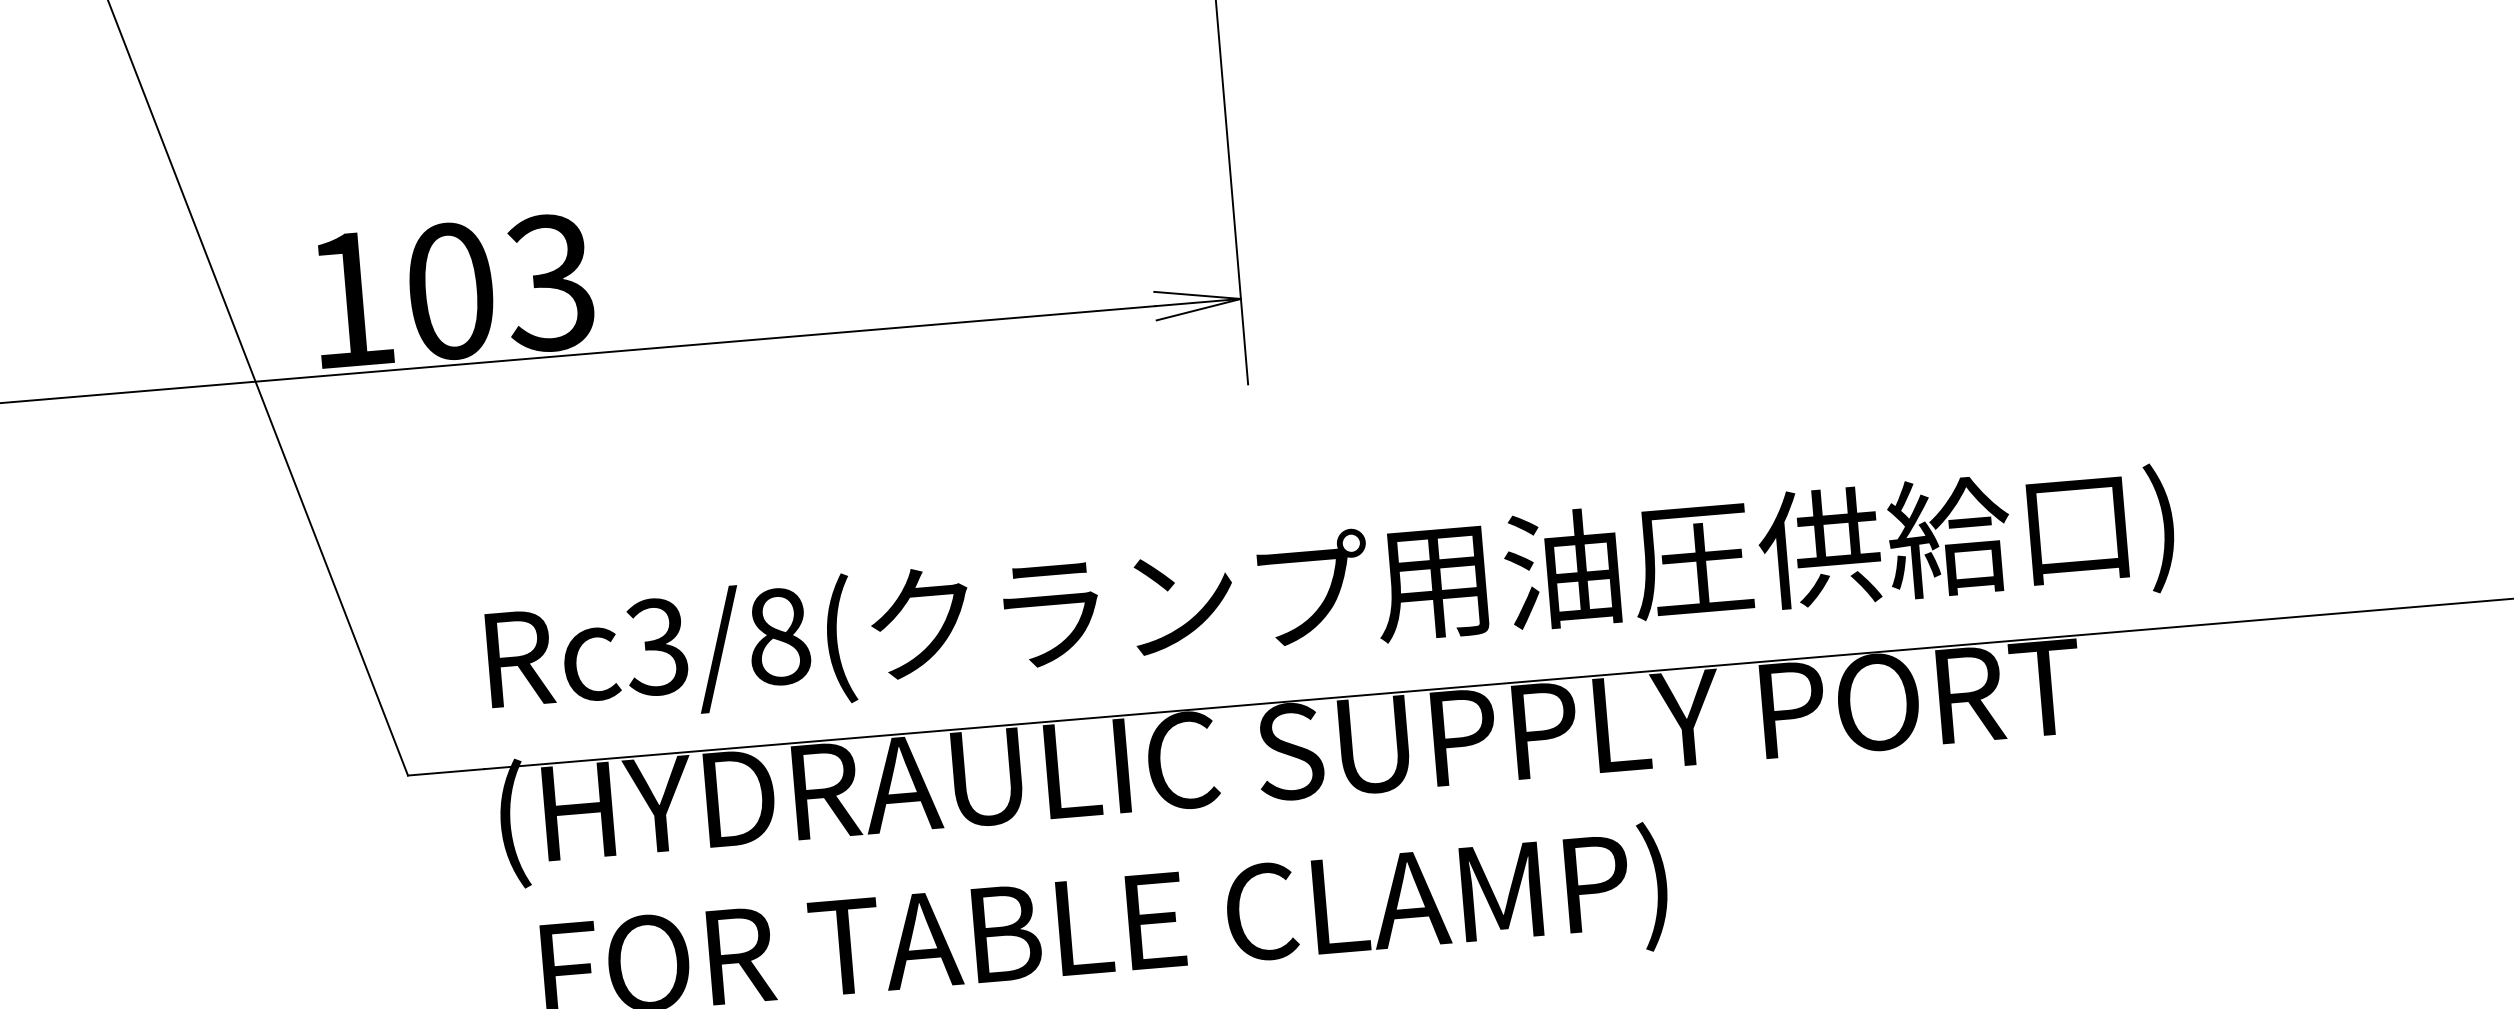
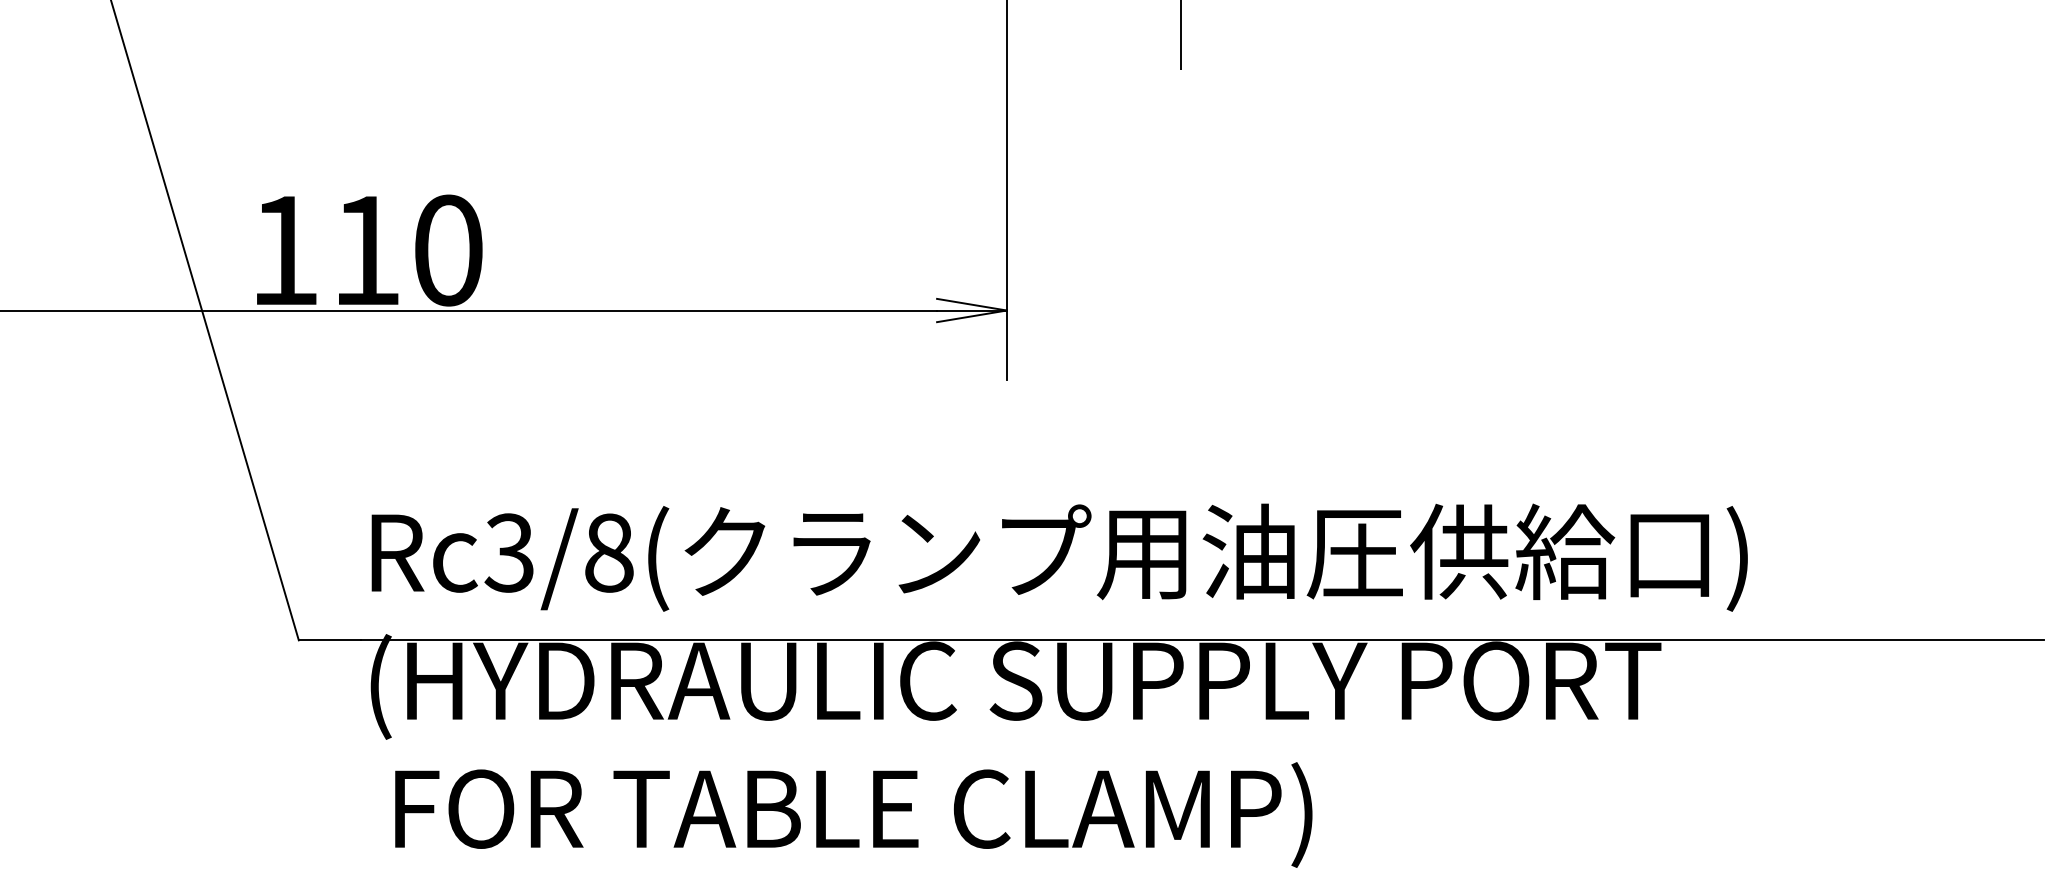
text: (500, 287) -> (407, 250), 103 -> 110

